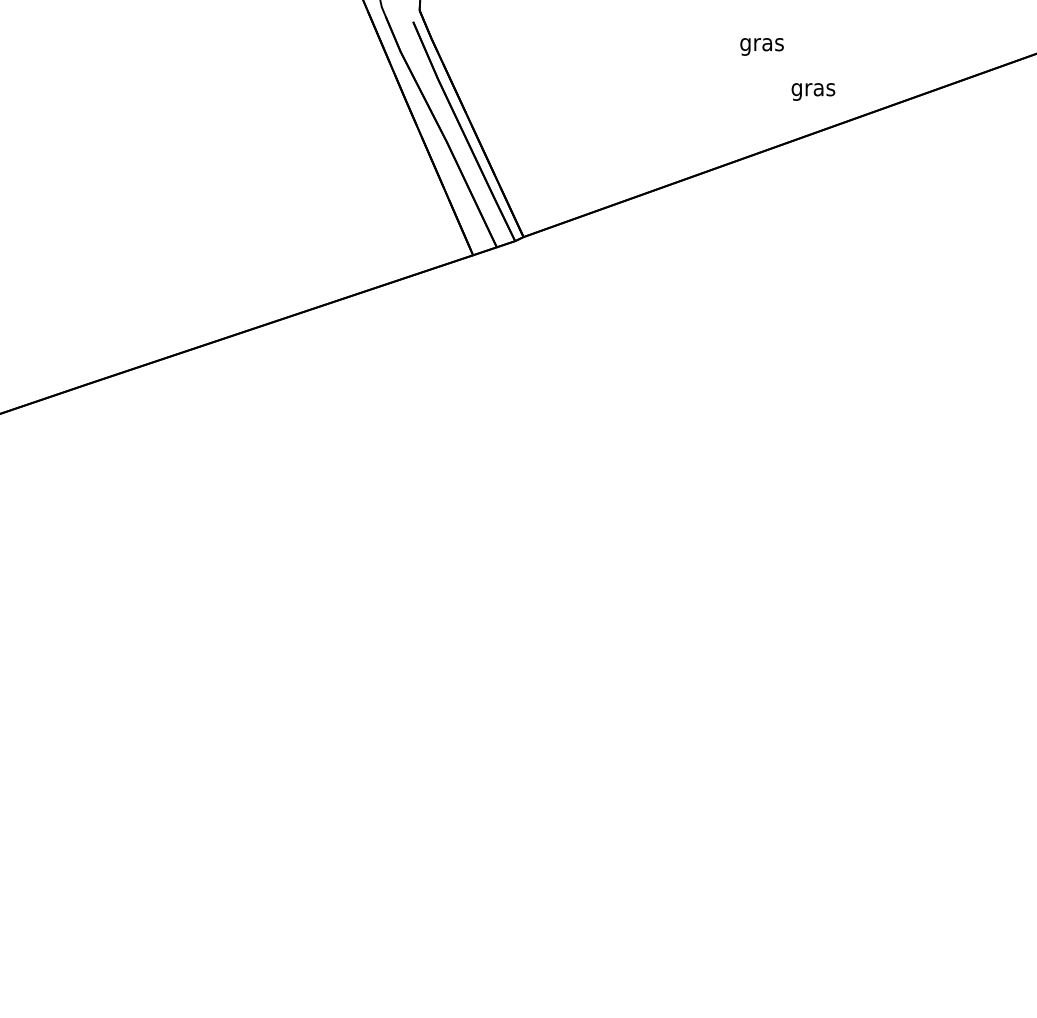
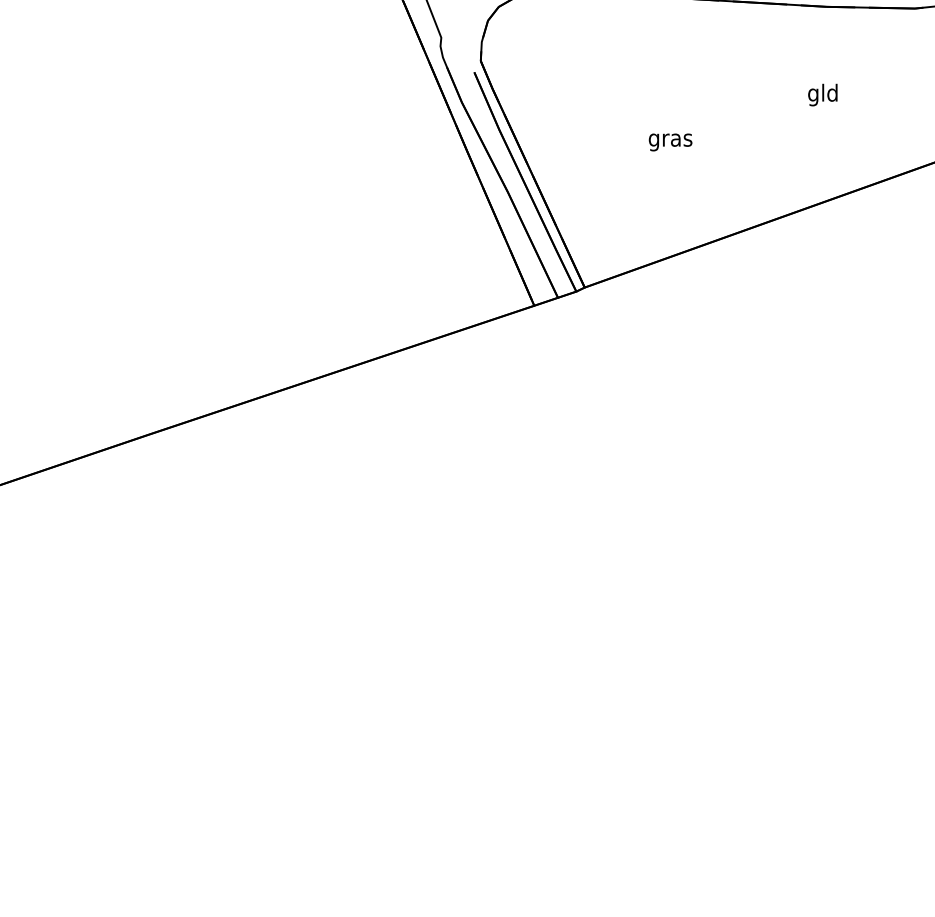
text: (761, 44) -> (822, 94), gras -> gld
text: (813, 91) -> (670, 141), moved

